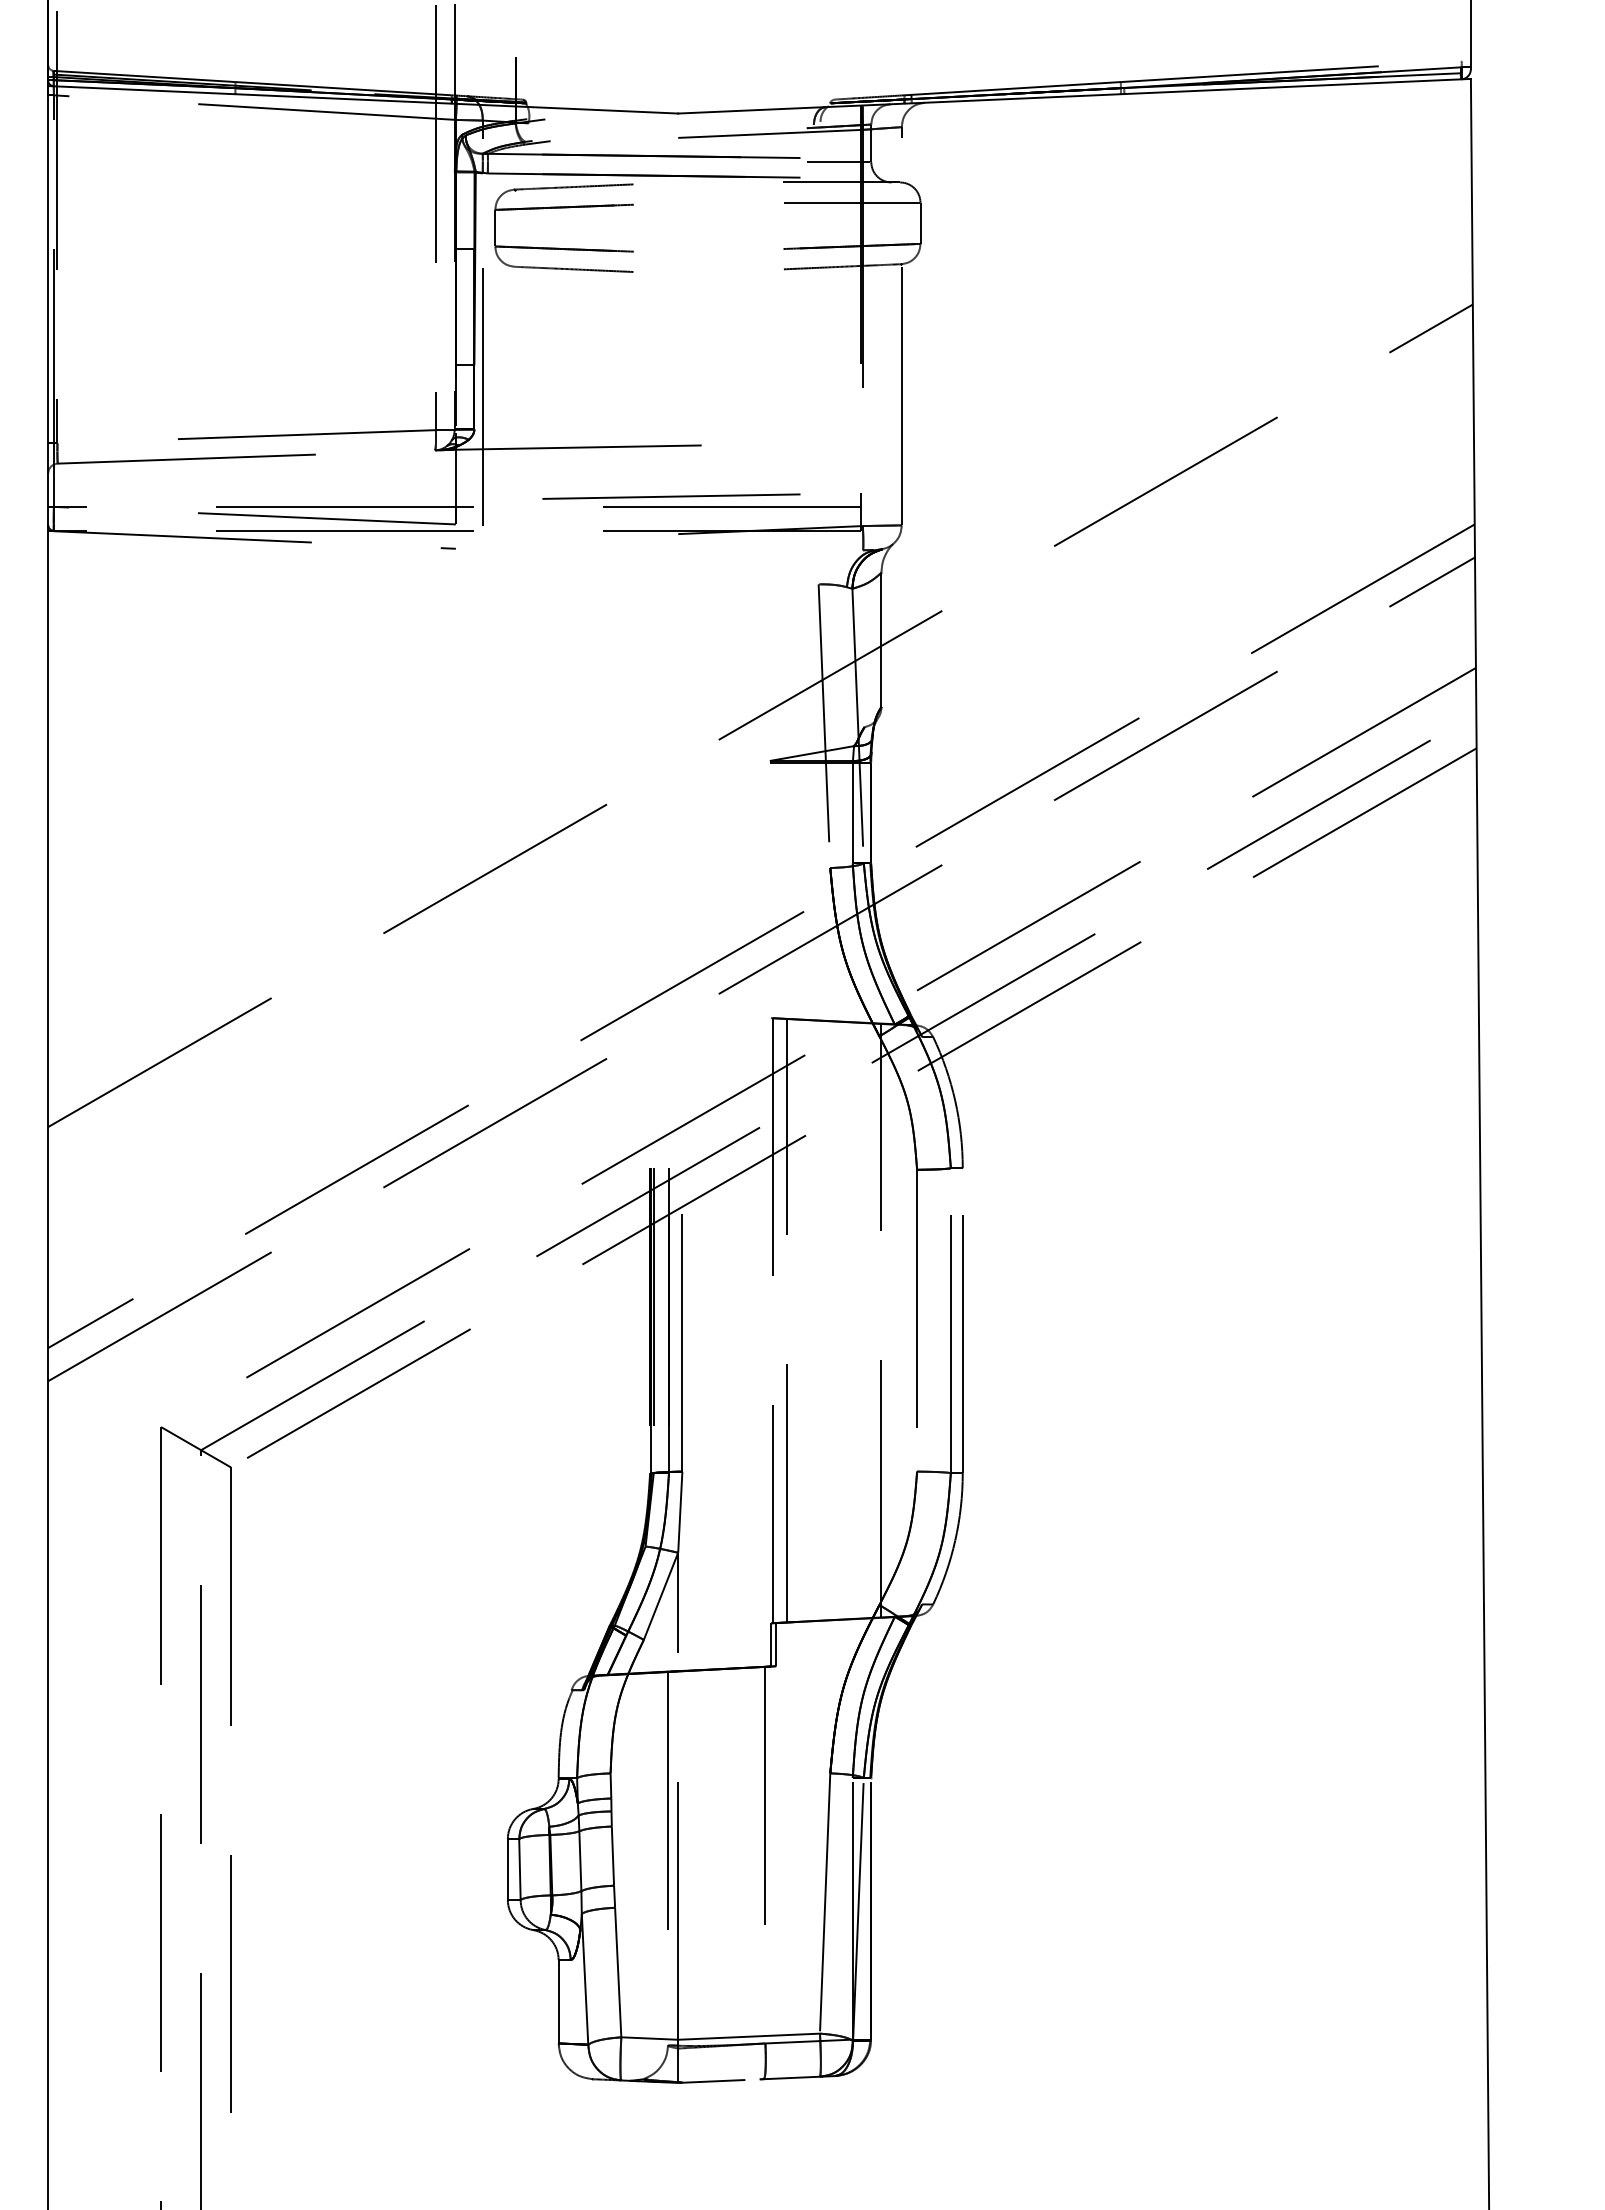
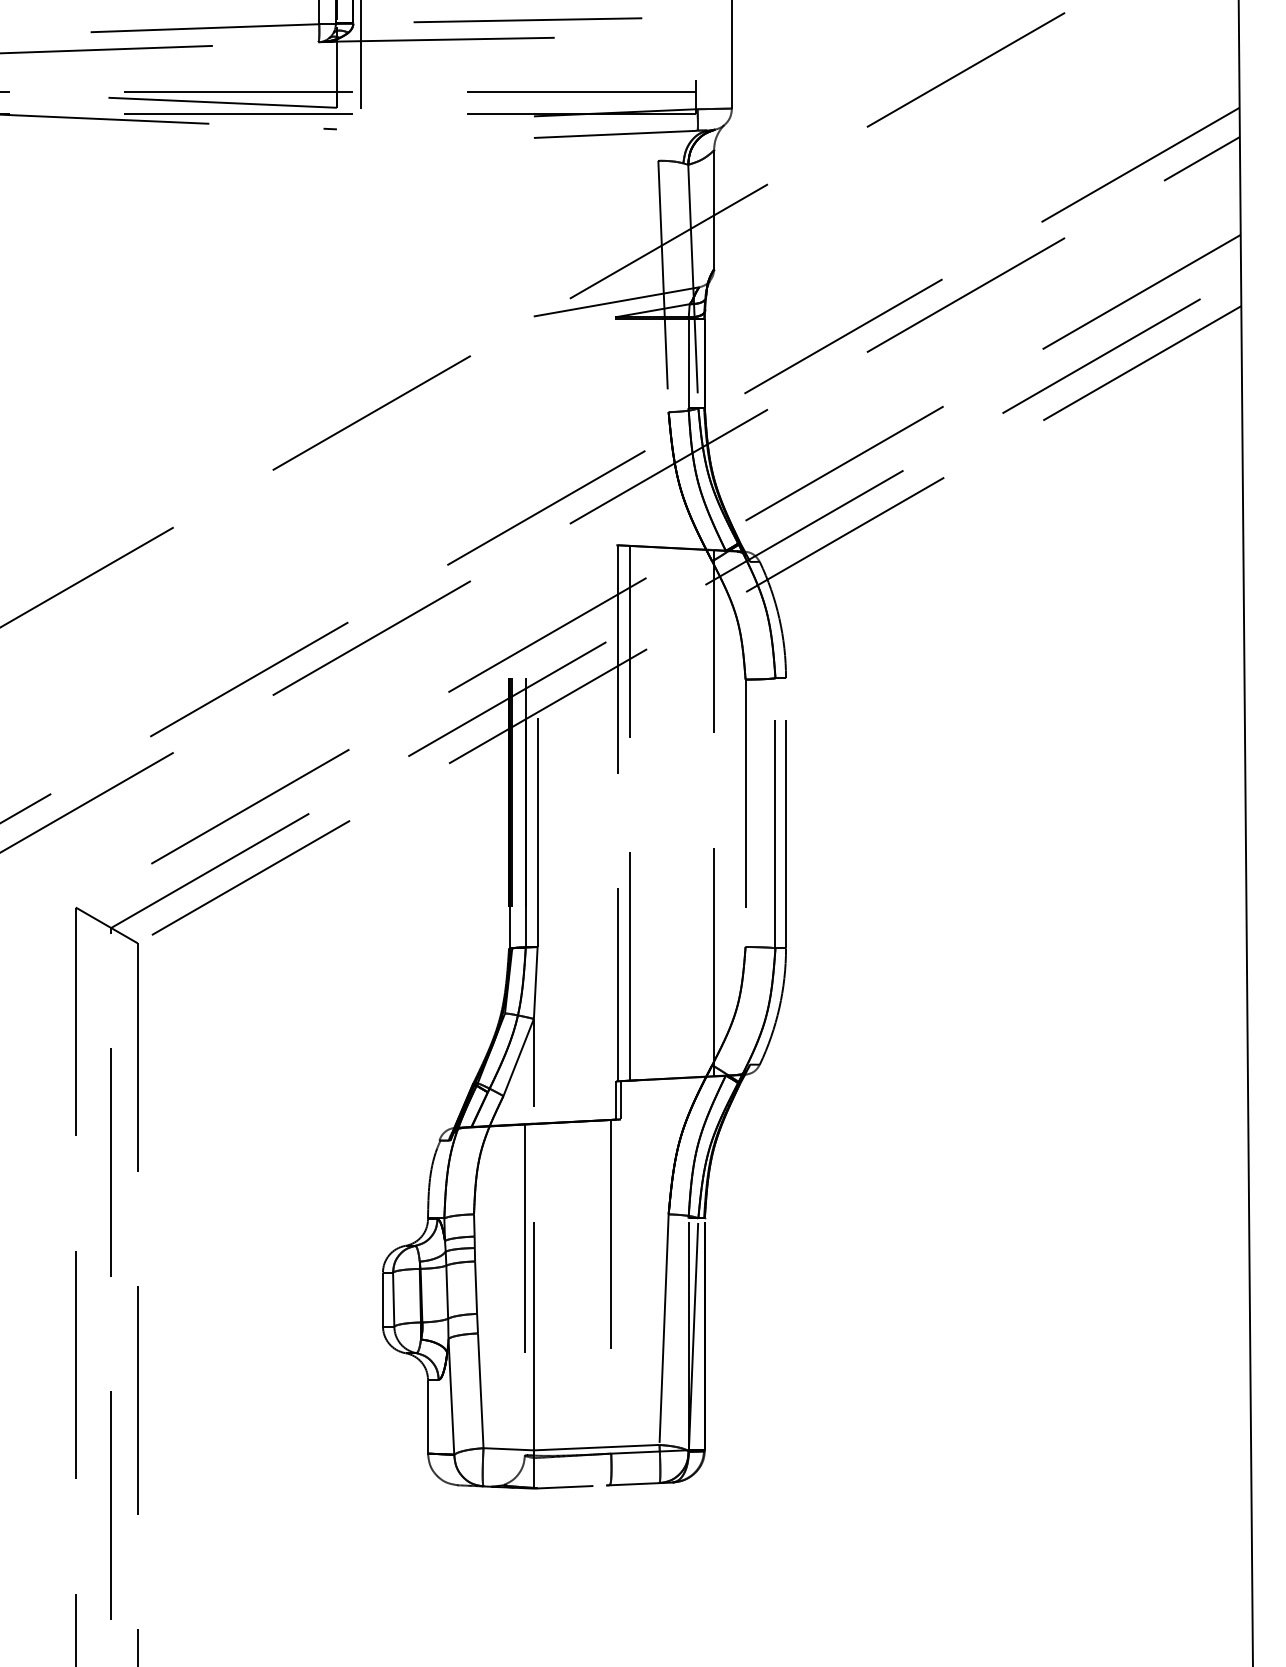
line: (671, 496) -> (527, 20), moved
line: (770, 554) -> (615, 134), added
line: (771, 743) -> (616, 301), added

